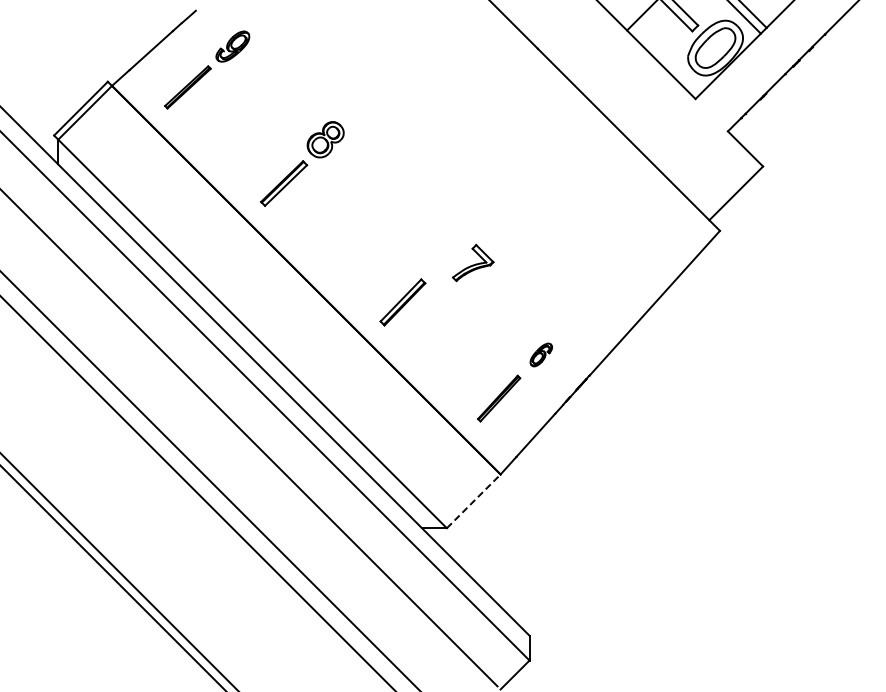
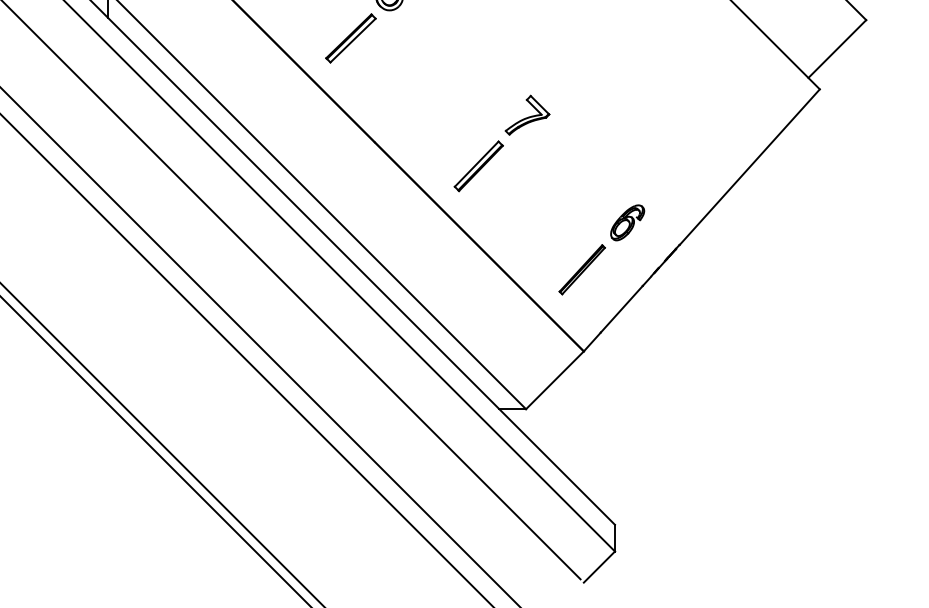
part: (472, 262) -> (526, 114), moved
part: (541, 354) -> (627, 222), size x1.43
line: (473, 501) -> (554, 380), dashed -> solid

